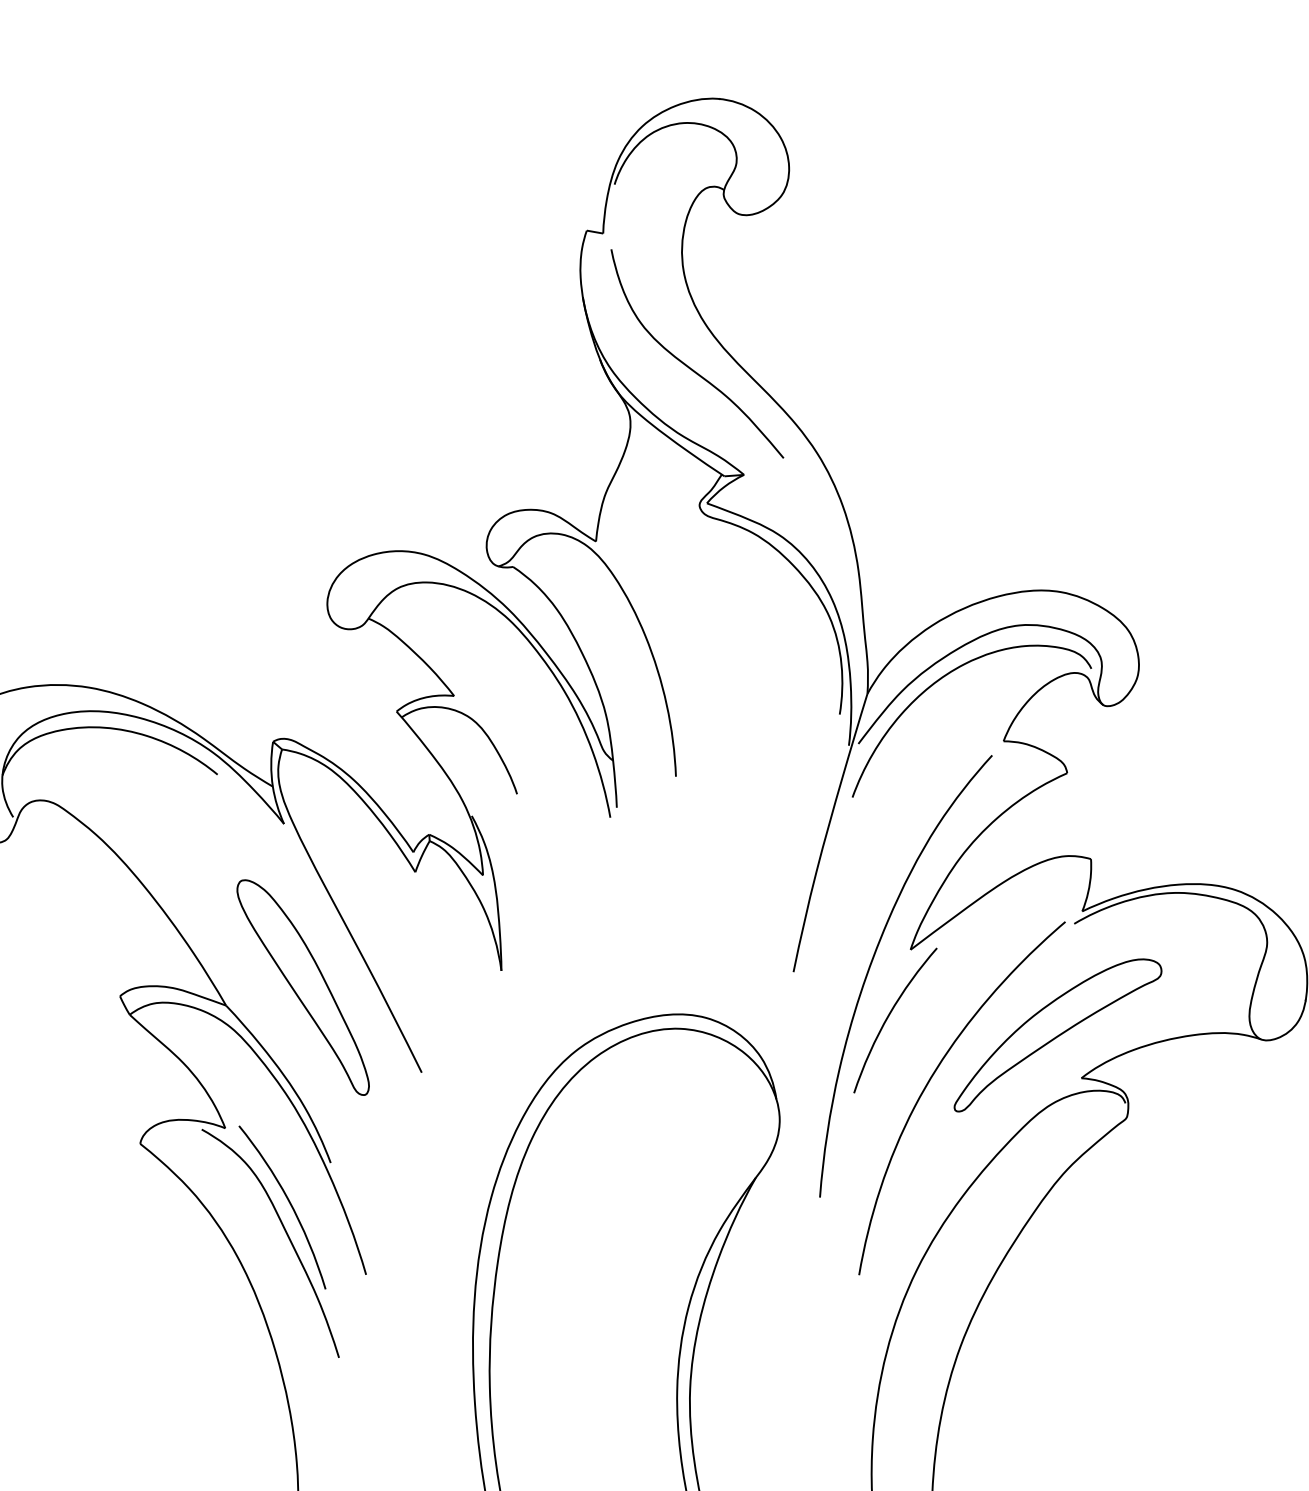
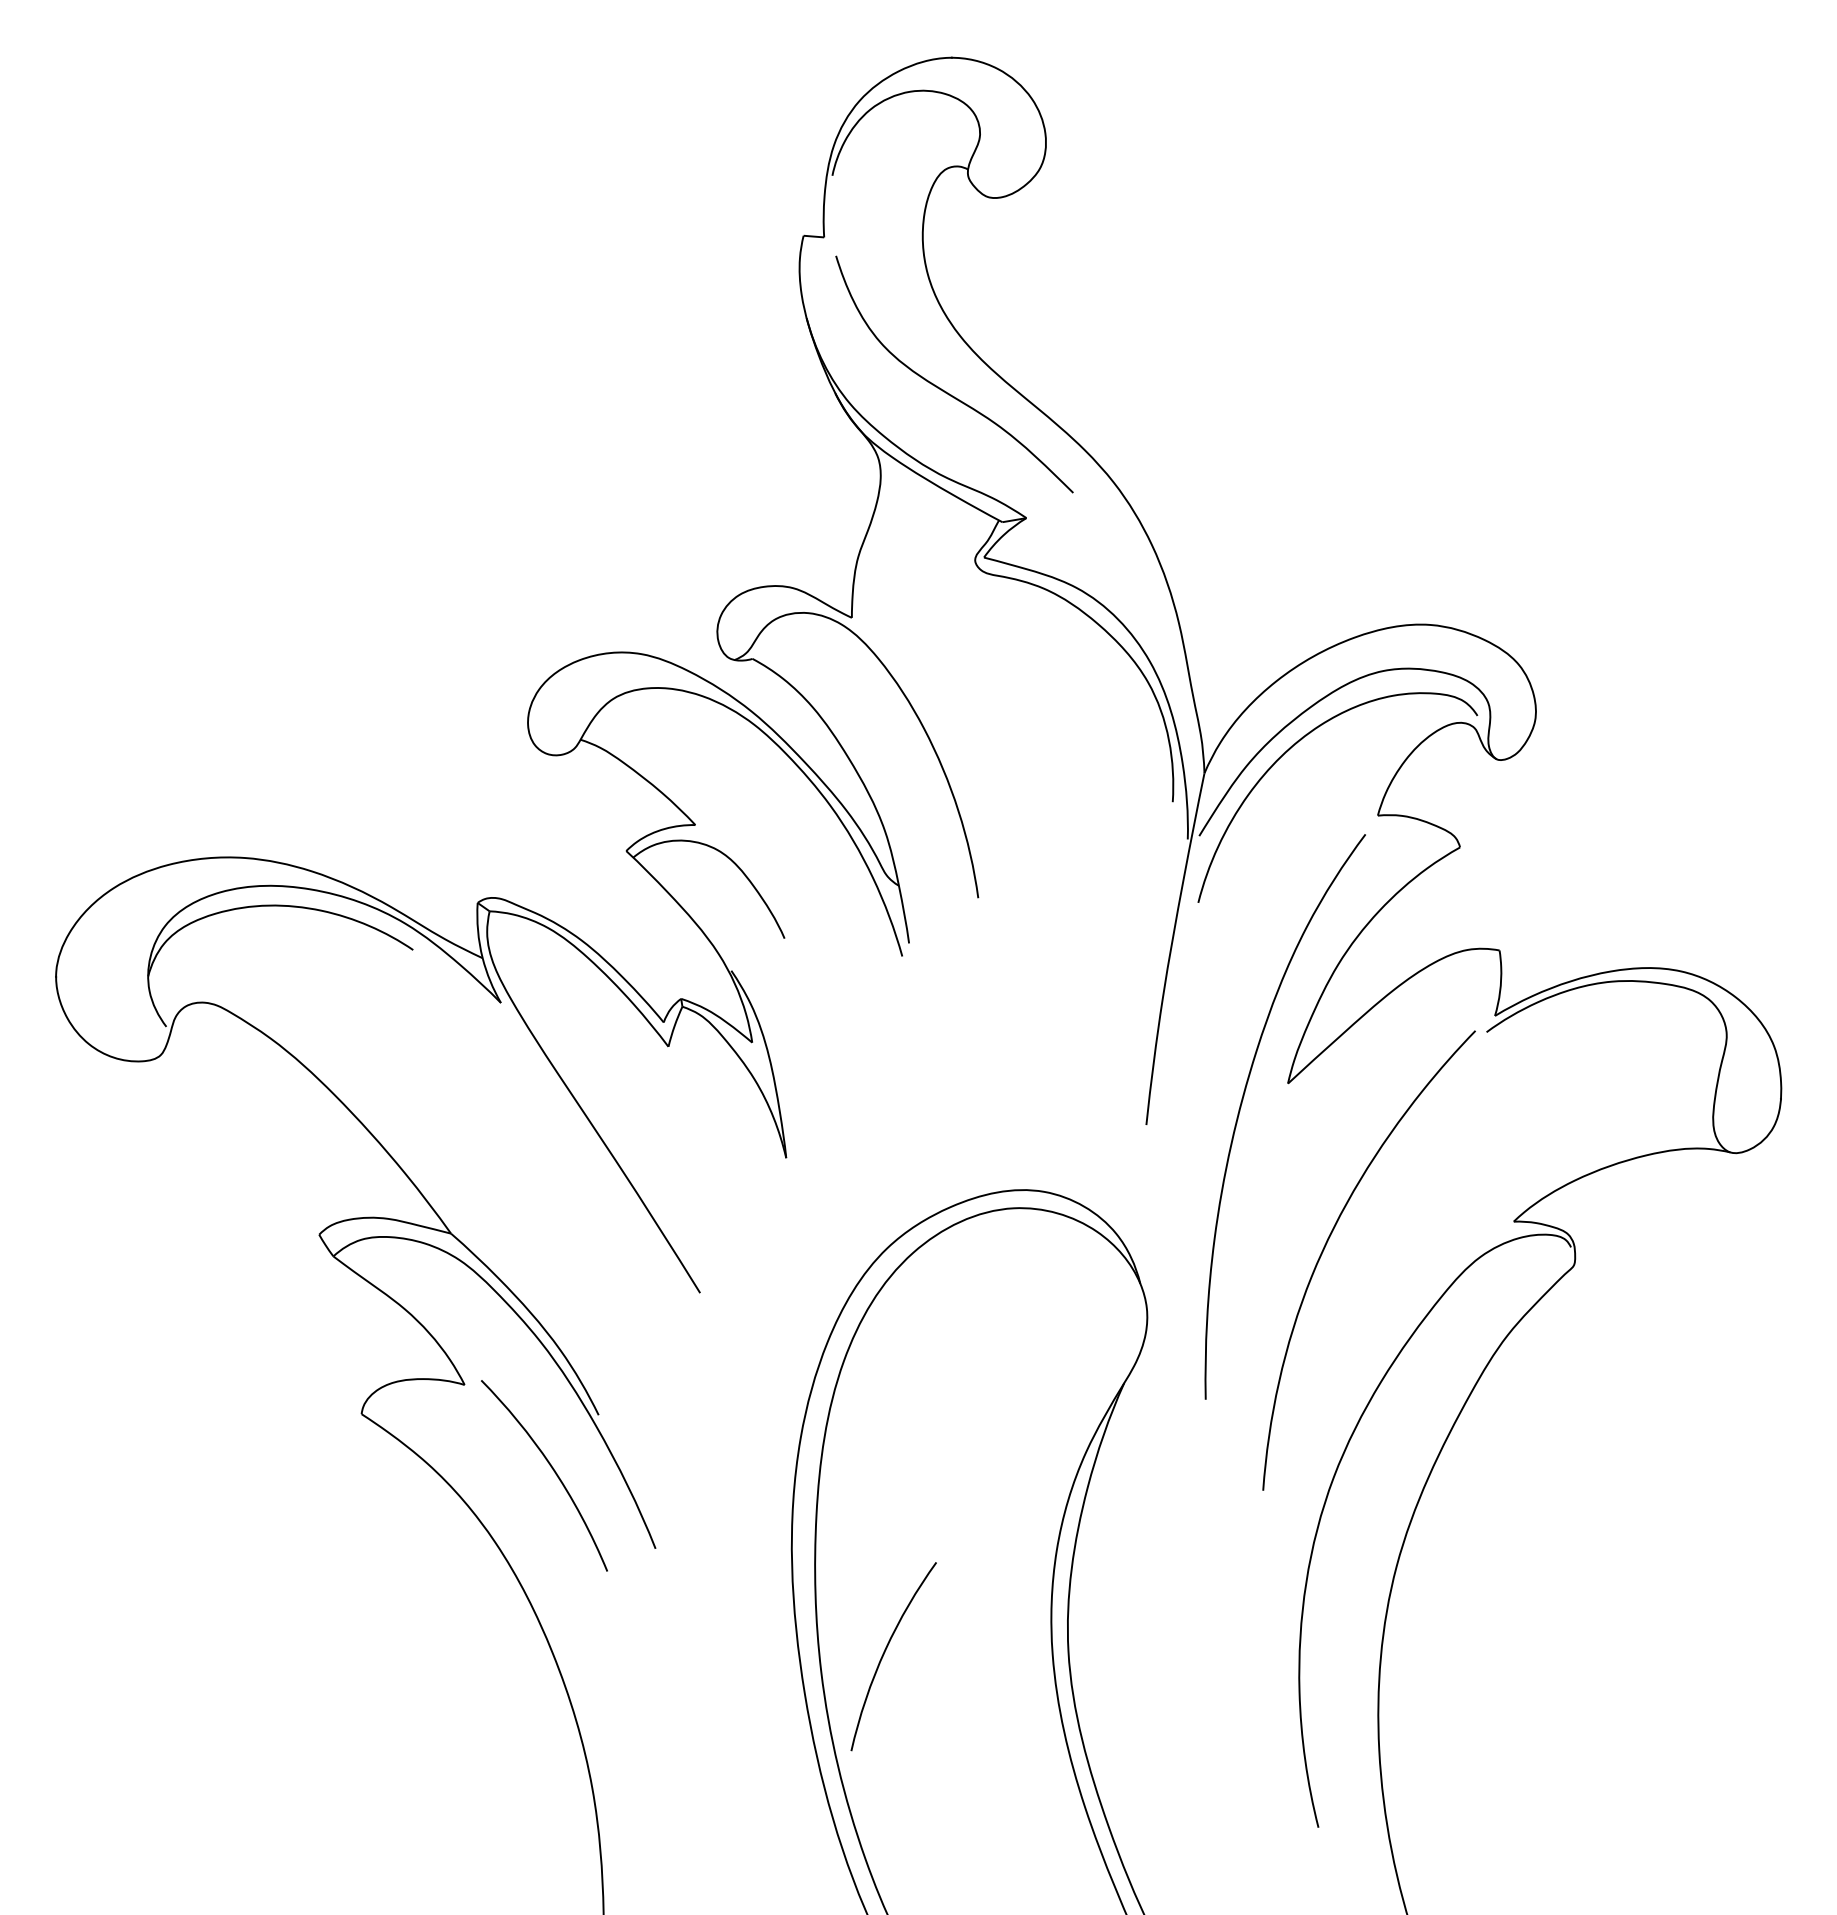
part: (302, 986) -> (543, 1201), removed
curve: (889, 1016) -> (885, 1652), moved
part: (1058, 1036) -> (1480, 1172), removed
curve: (287, 1236) -> (553, 1510), removed

